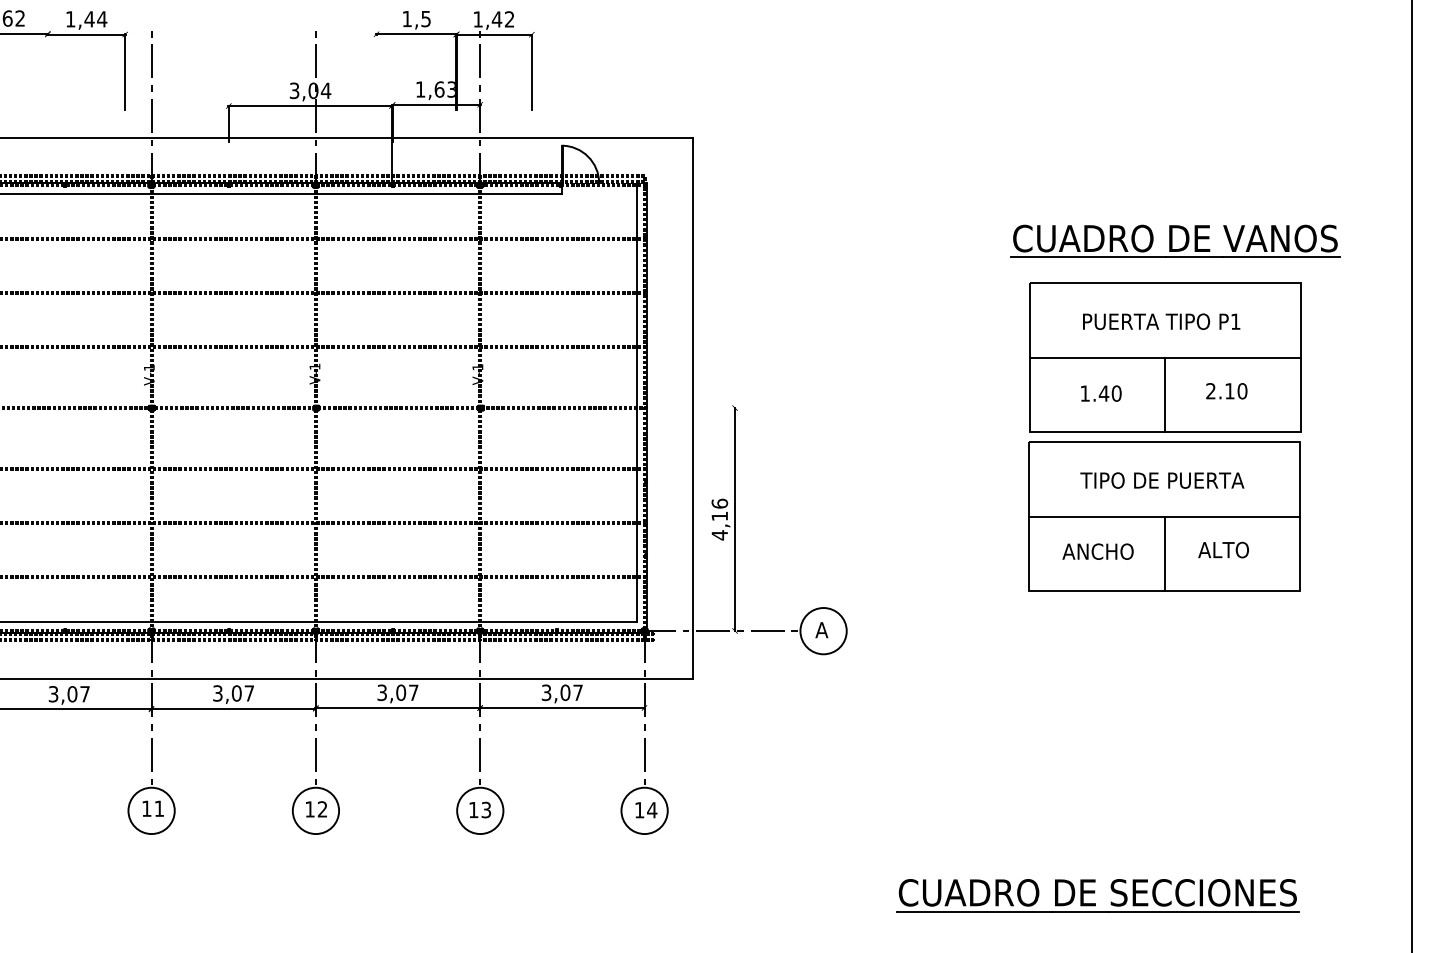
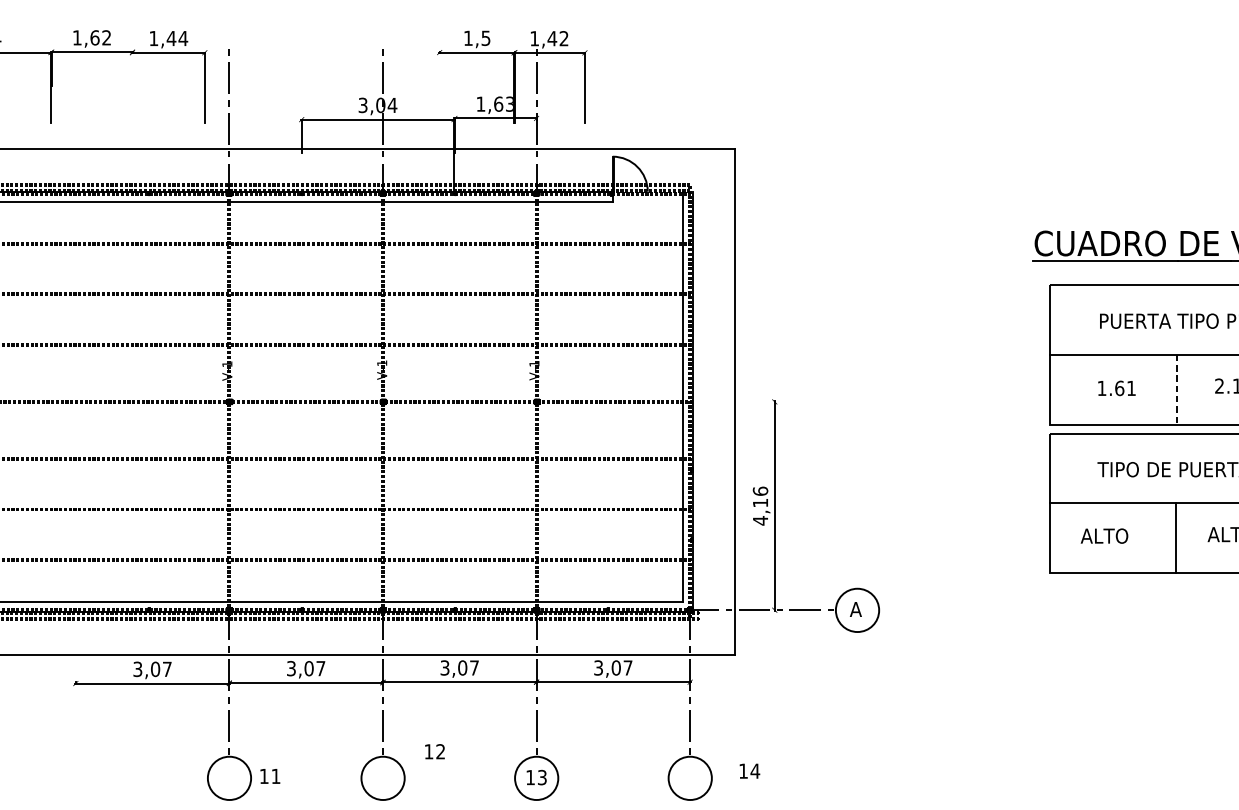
text: (1109, 393) -> (1124, 388), 1.40 -> 1.61
line: (1165, 395) -> (1177, 390), solid -> dashed
text: (1106, 551) -> (1121, 535), ANCHO -> ALTO
text: (152, 808) -> (269, 776), moved
text: (316, 809) -> (435, 751), moved
text: (646, 810) -> (749, 771), moved

